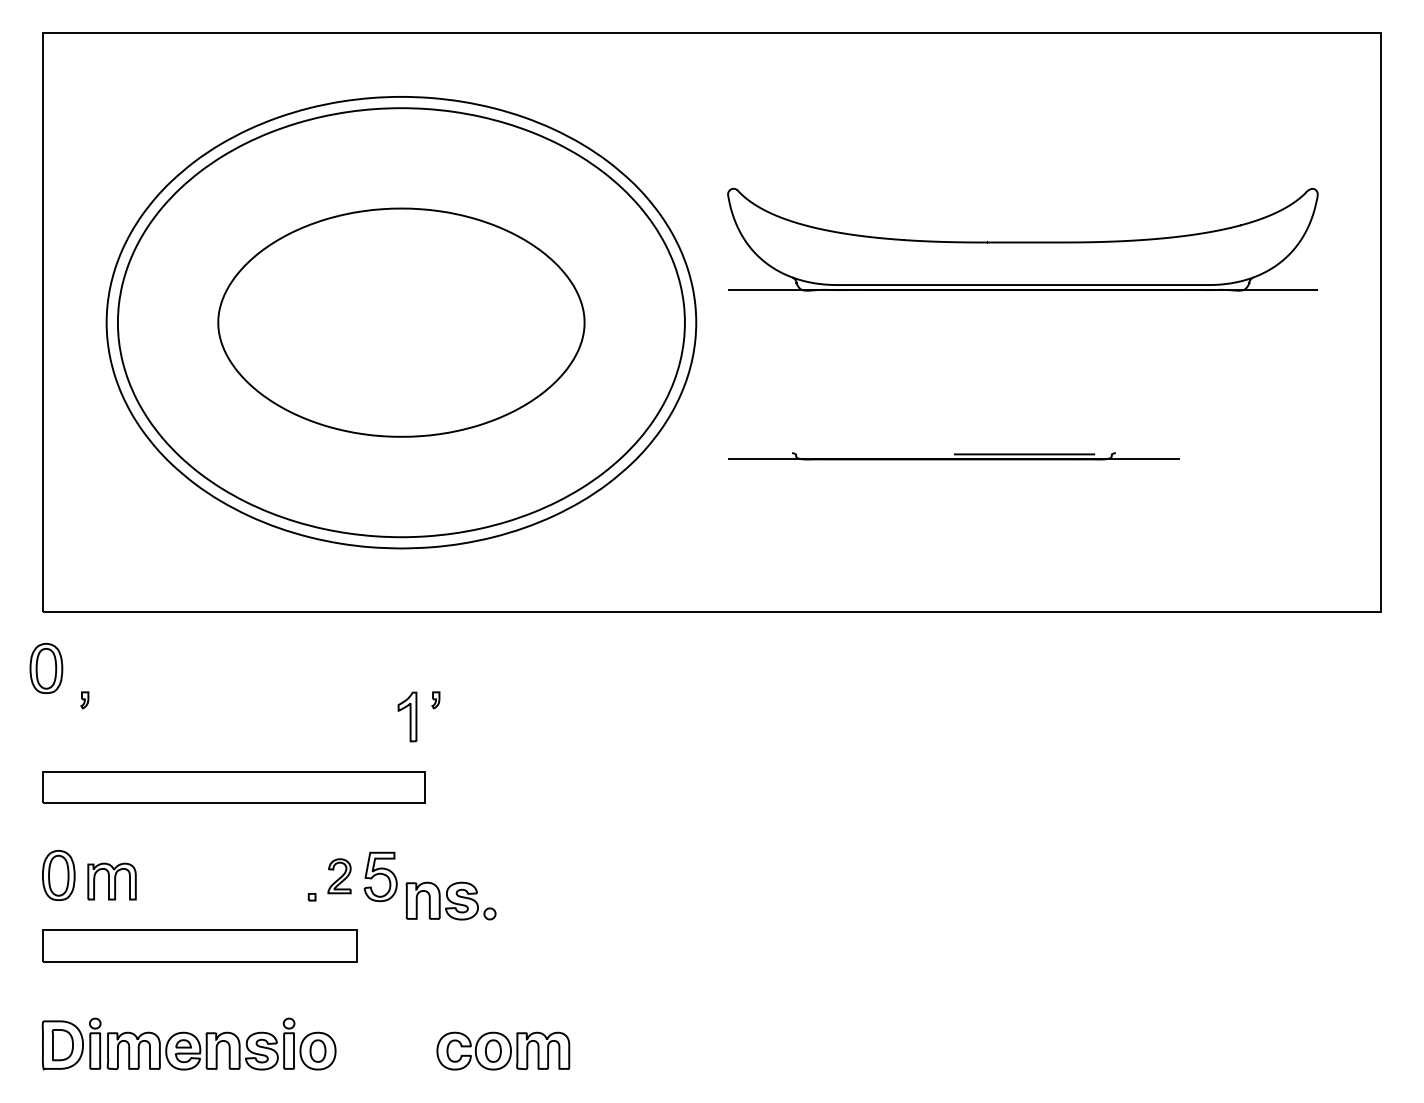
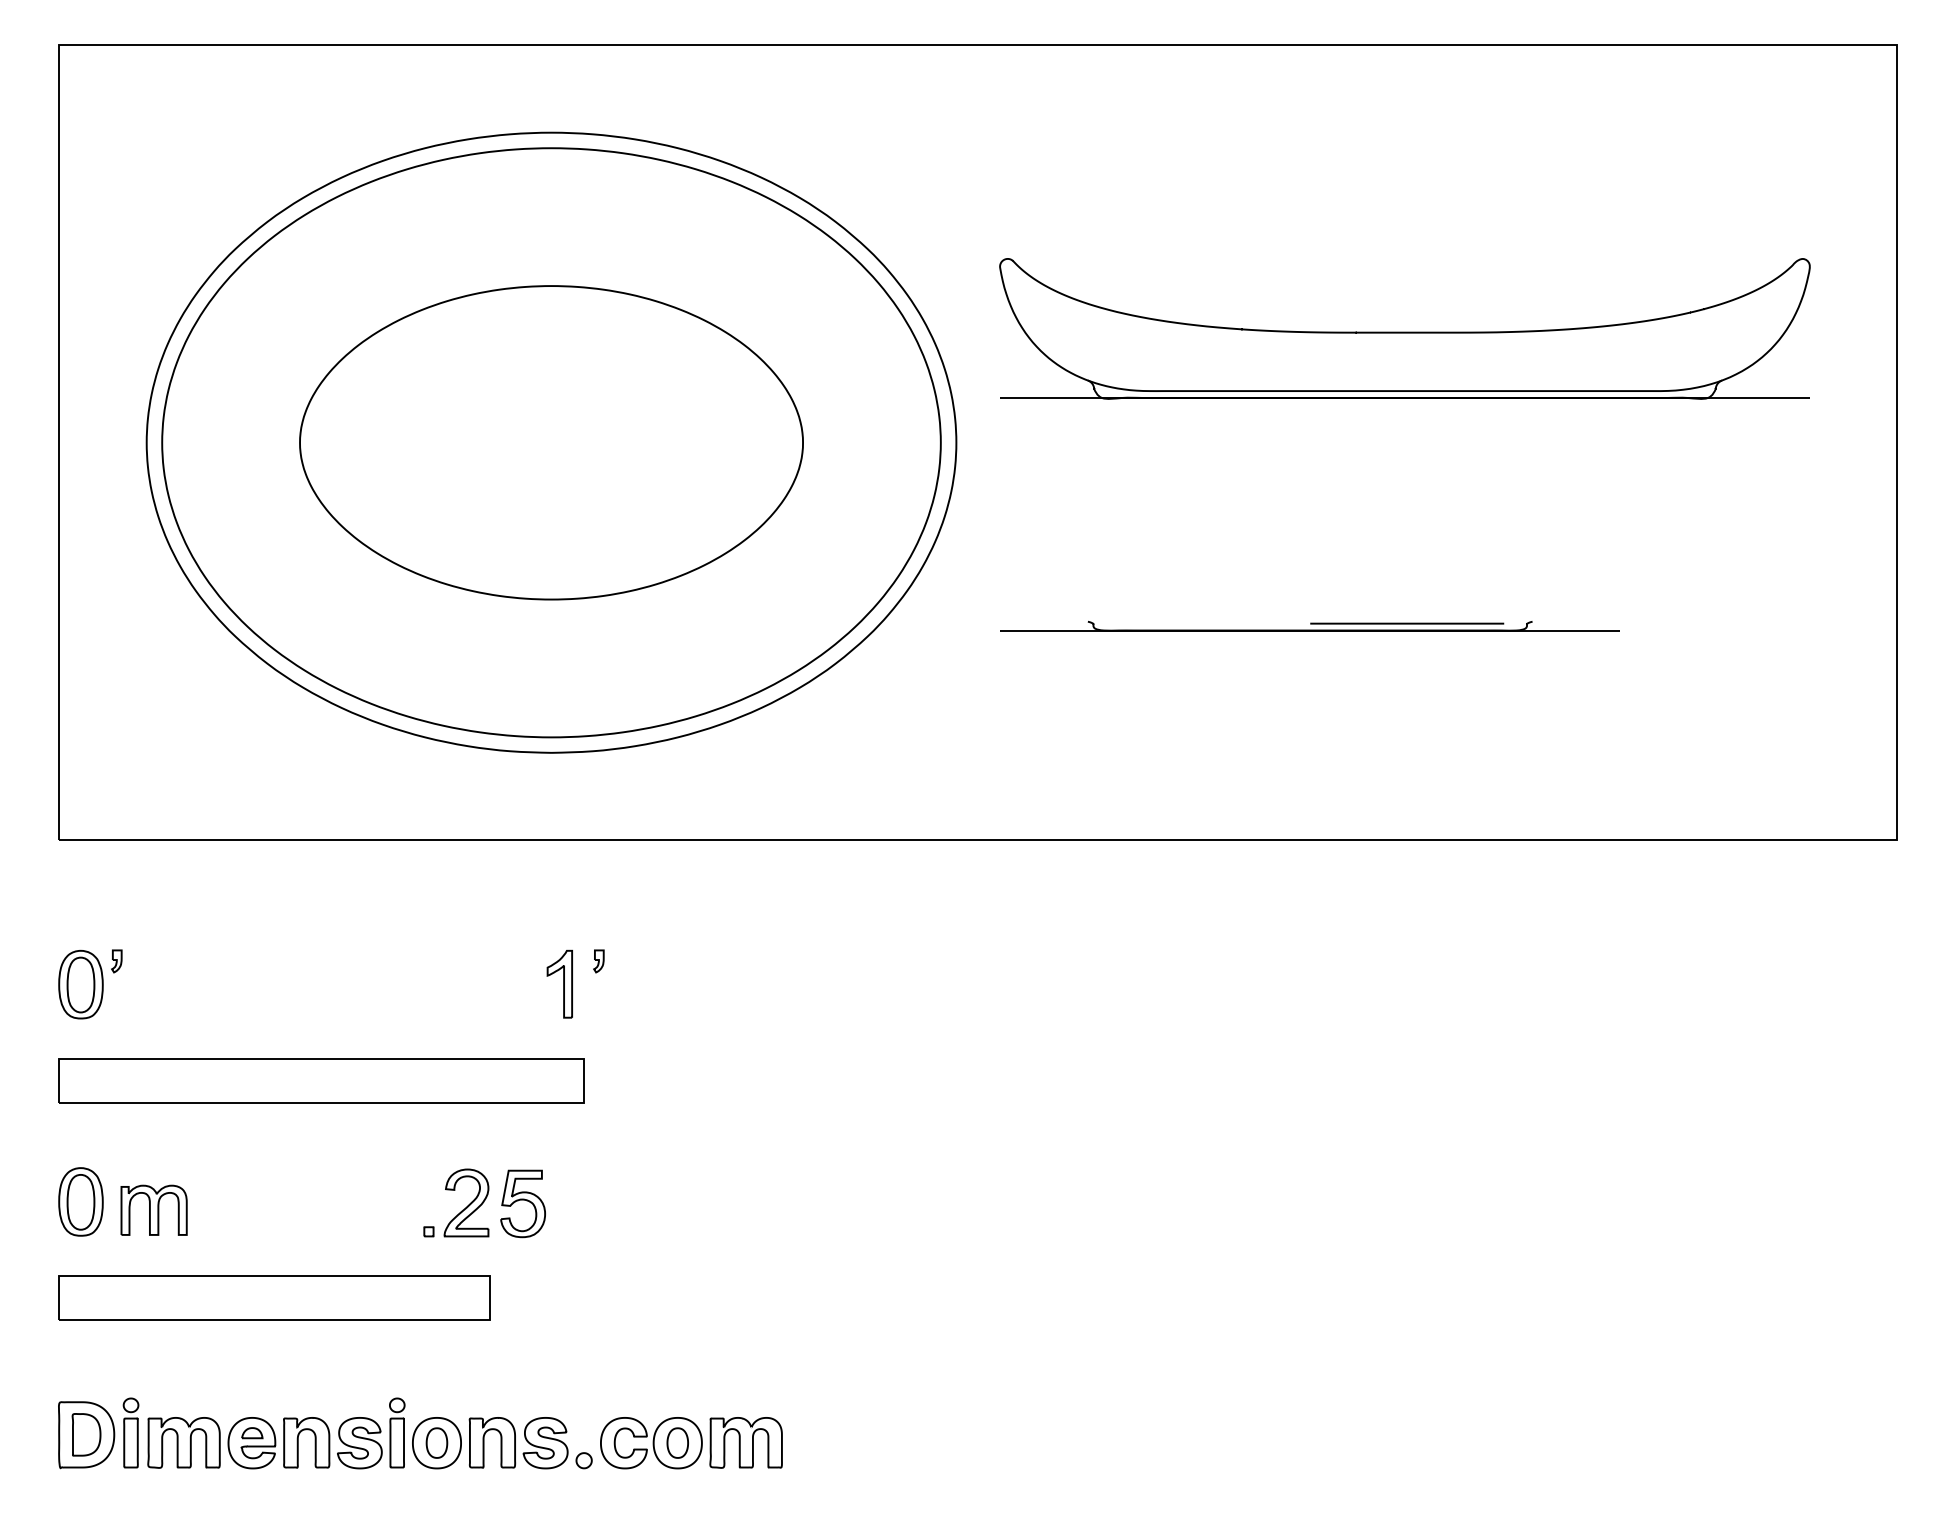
part: (46, 668) -> (80, 984), moved
part: (339, 875) -> (466, 1202), size x1.43
part: (450, 901) -> (530, 1443), moved

